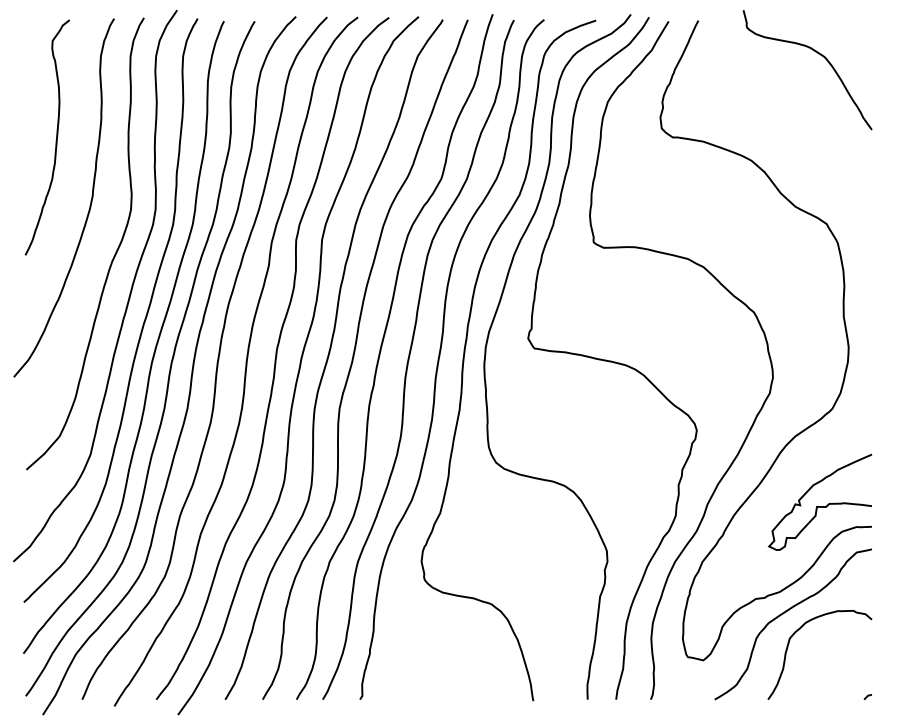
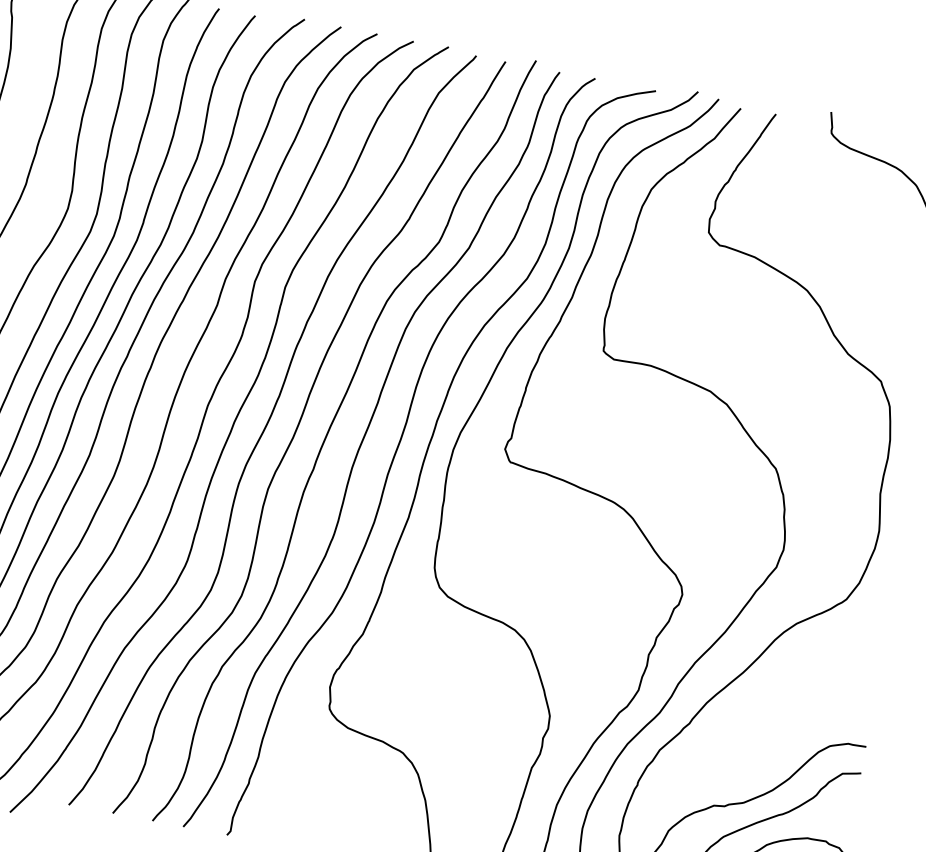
curve: (819, 506) -> (809, 711), removed

